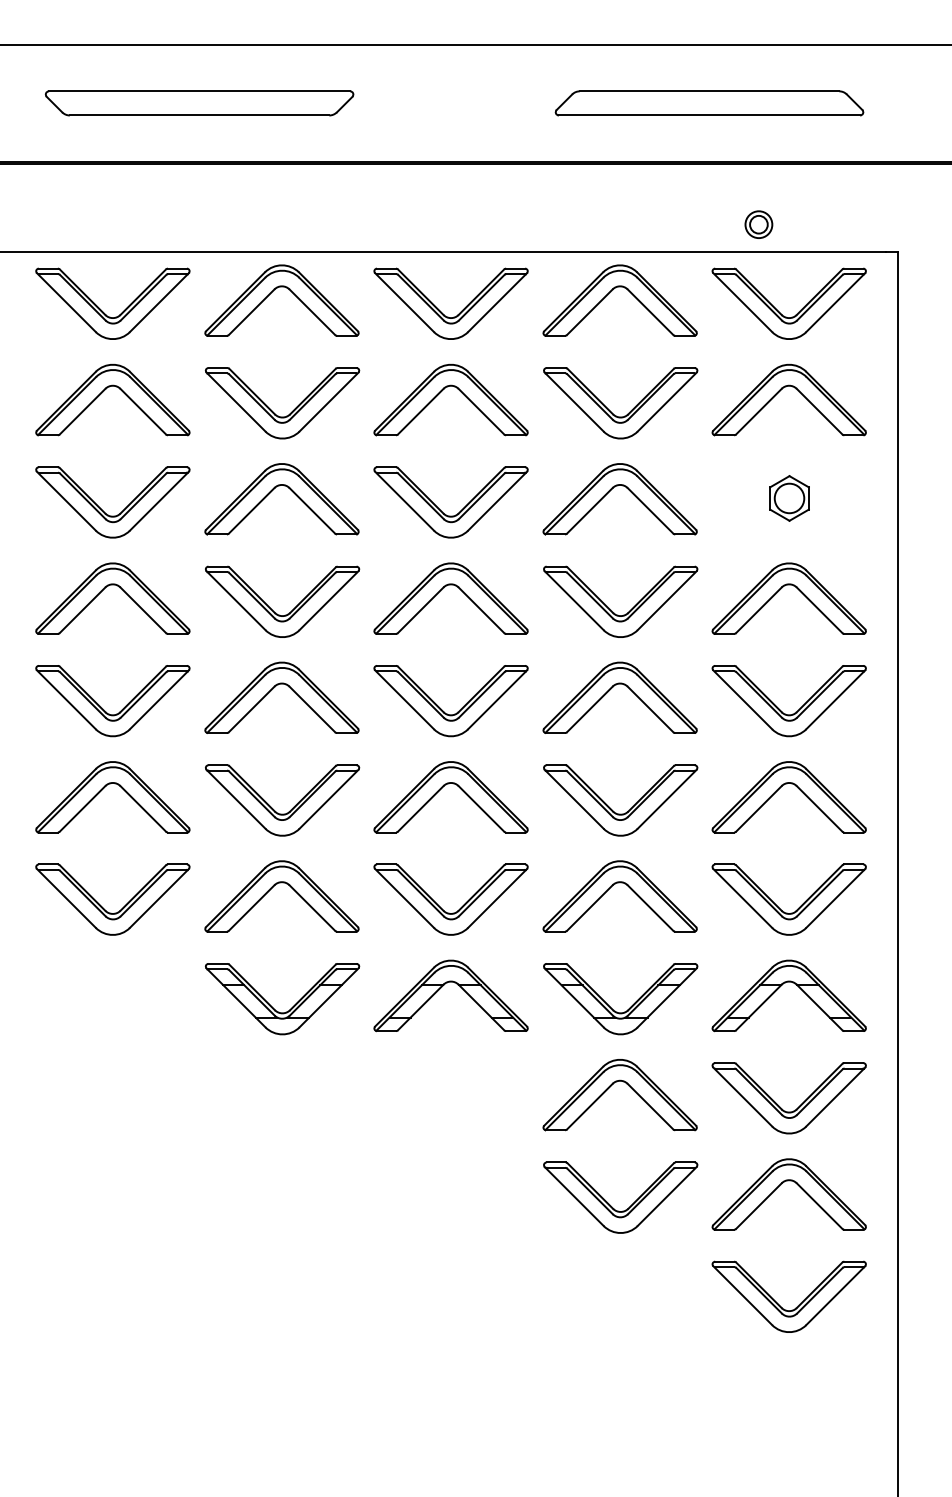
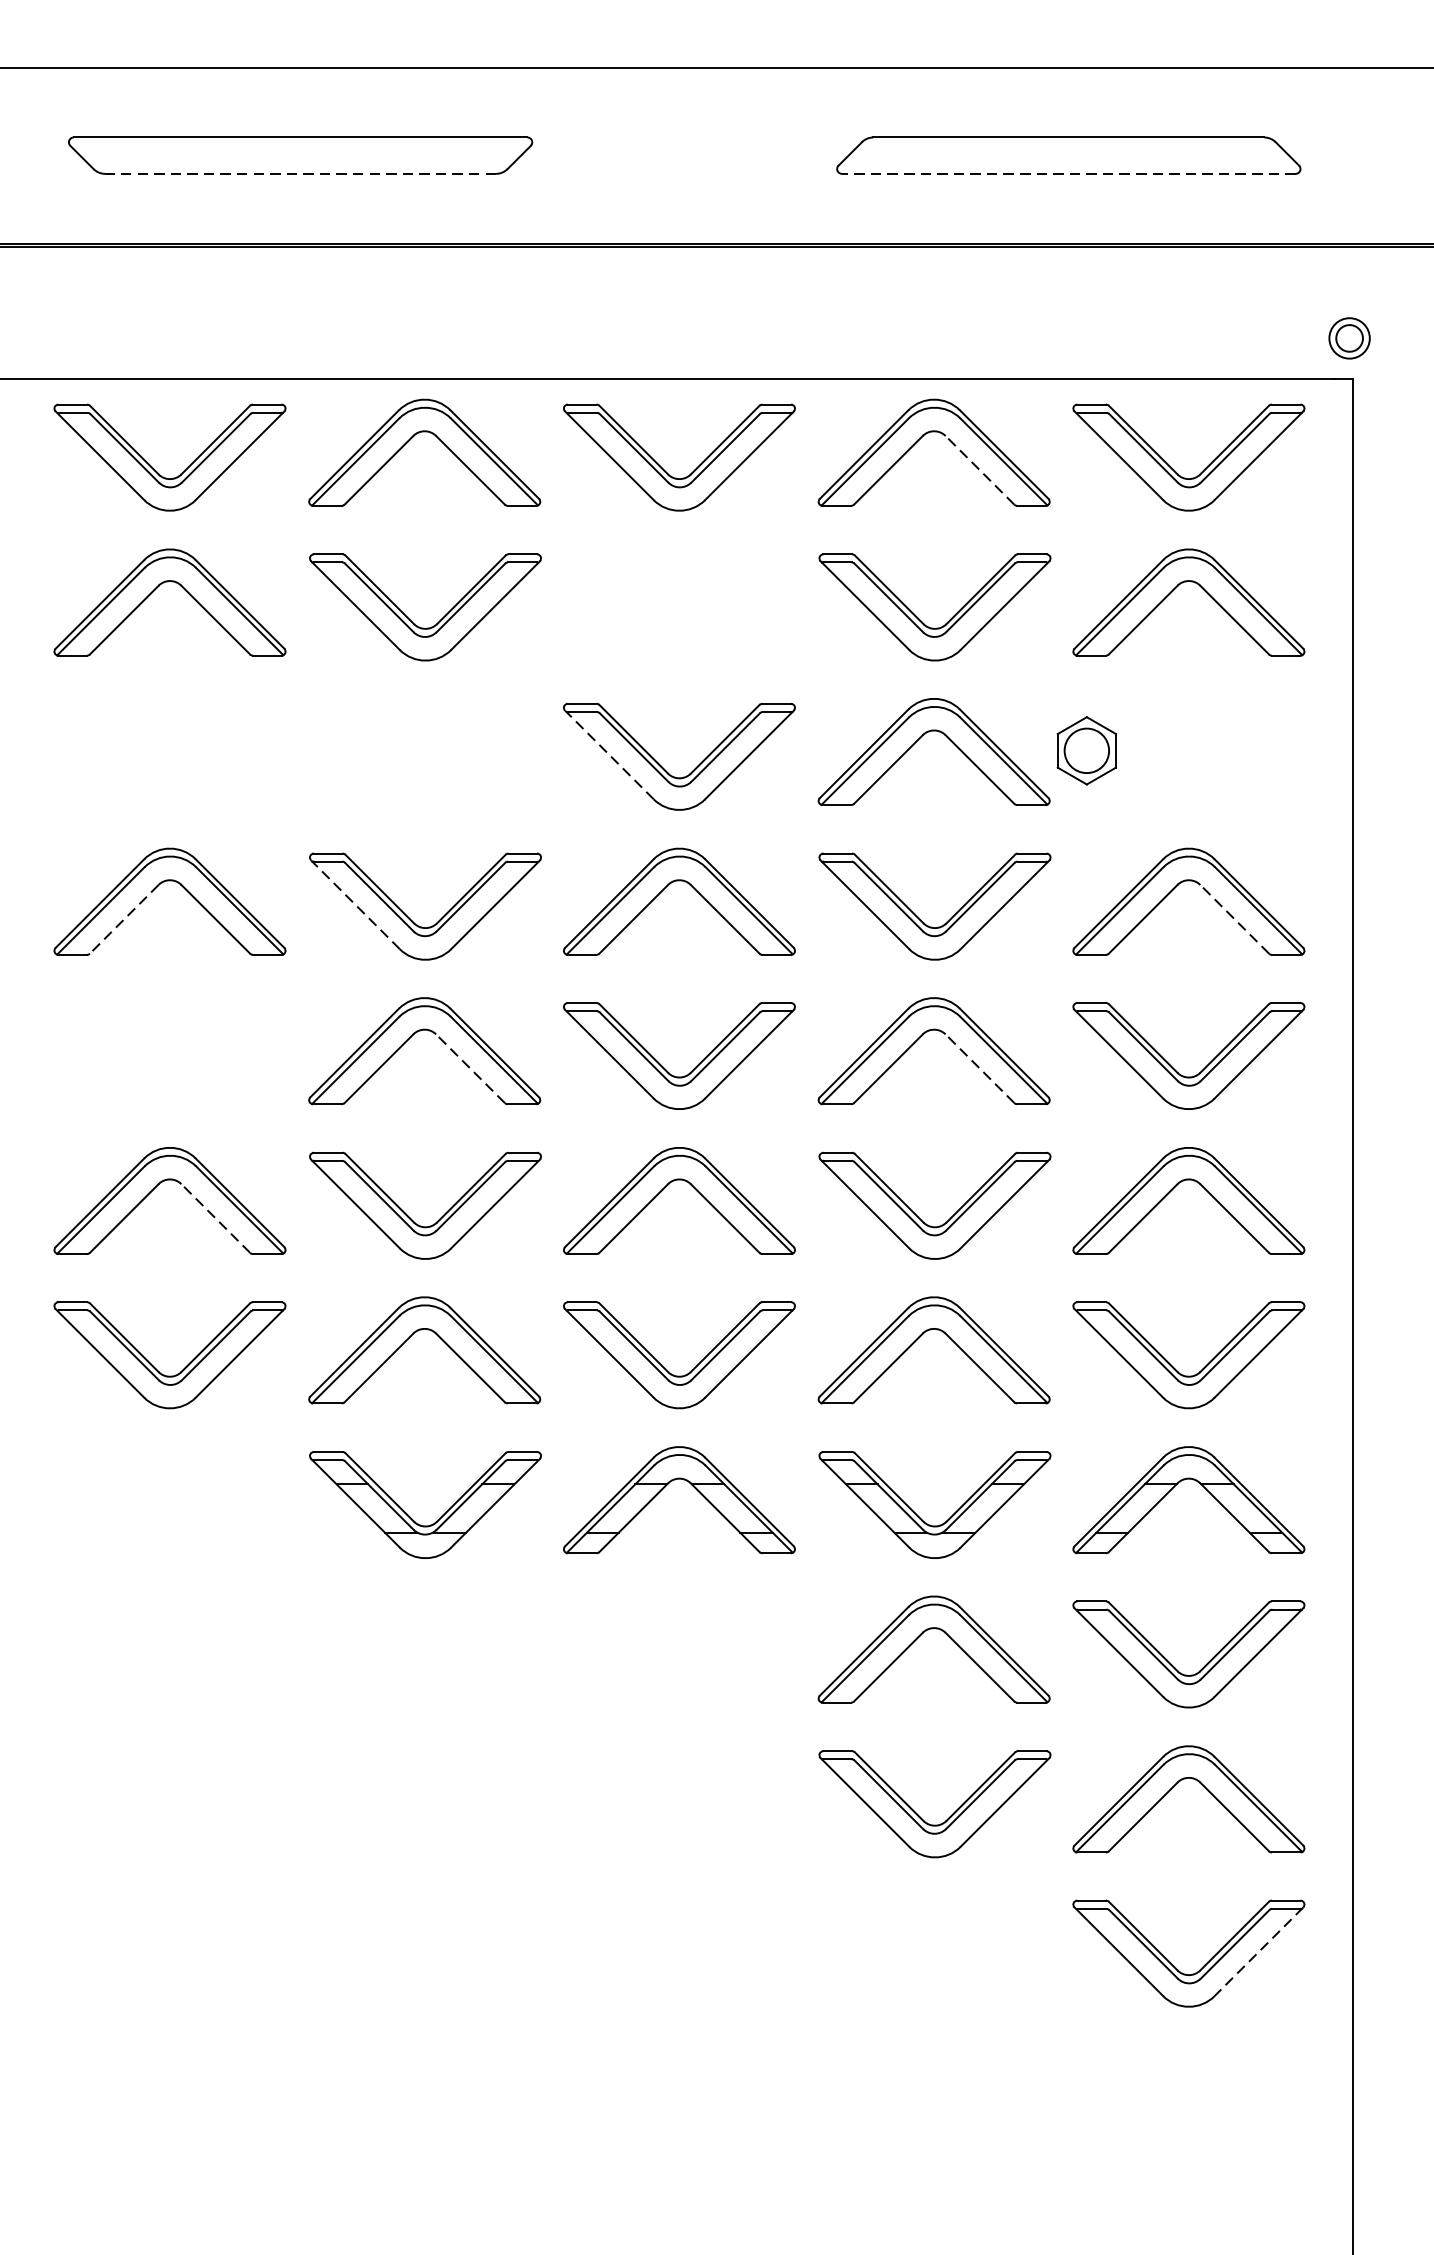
line: (199, 115) -> (300, 173), solid -> dashed
line: (709, 115) -> (1068, 173), solid -> dashed
part: (758, 224) -> (1348, 338), moved
line: (650, 311) -> (979, 469), solid -> dashed
part: (442, 391) -> (666, 589), removed
part: (273, 490) -> (411, 738), removed
part: (789, 498) -> (1086, 750), moved
line: (404, 501) -> (609, 755), solid -> dashed
part: (103, 510) -> (155, 768), removed
line: (236, 600) -> (356, 904), solid -> dashed
line: (819, 609) -> (1234, 918), solid -> dashed
line: (82, 610) -> (124, 919), solid -> dashed
part: (104, 709) -> (157, 1068), removed
line: (312, 709) -> (470, 1068), solid -> dashed
line: (650, 709) -> (979, 1068), solid -> dashed
line: (142, 808) -> (214, 1217), solid -> dashed
line: (835, 1295) -> (1258, 1951), solid -> dashed

